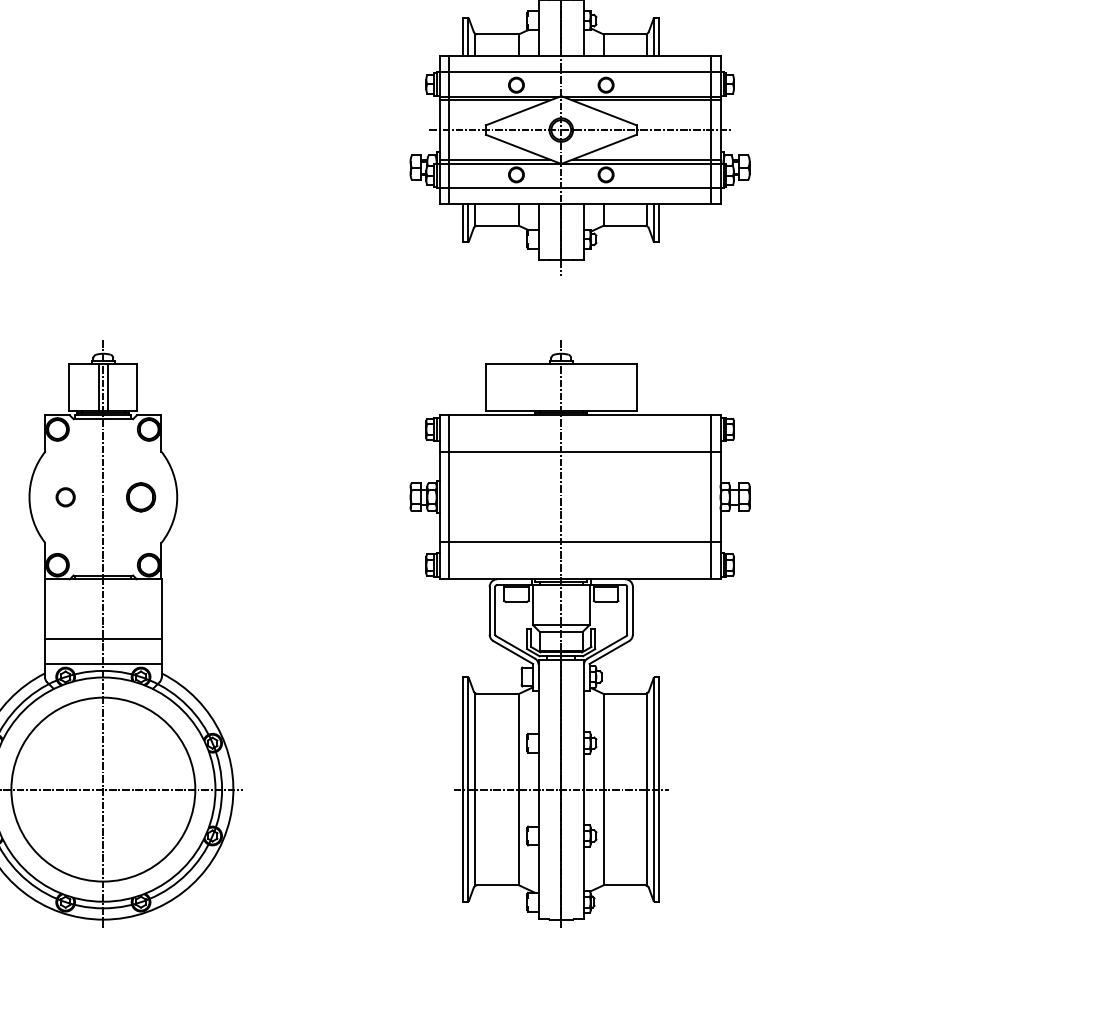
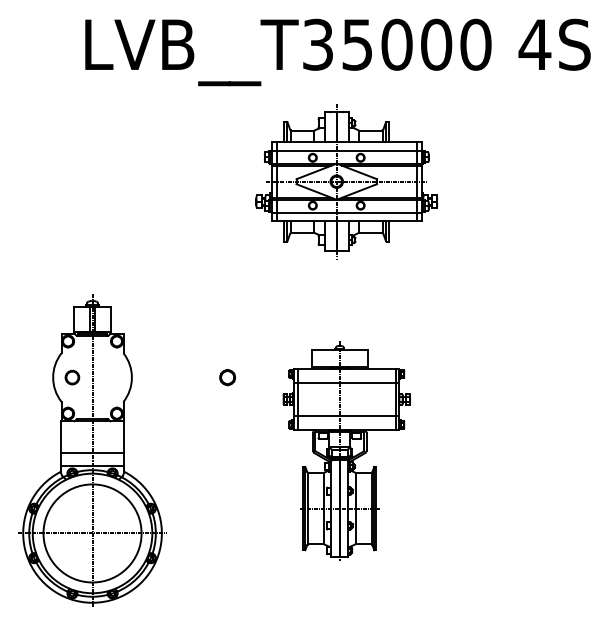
part: (65, 497) -> (72, 377), size x1.4
part: (140, 497) -> (227, 377), moved
part: (579, 634) -> (346, 450), size x0.7

